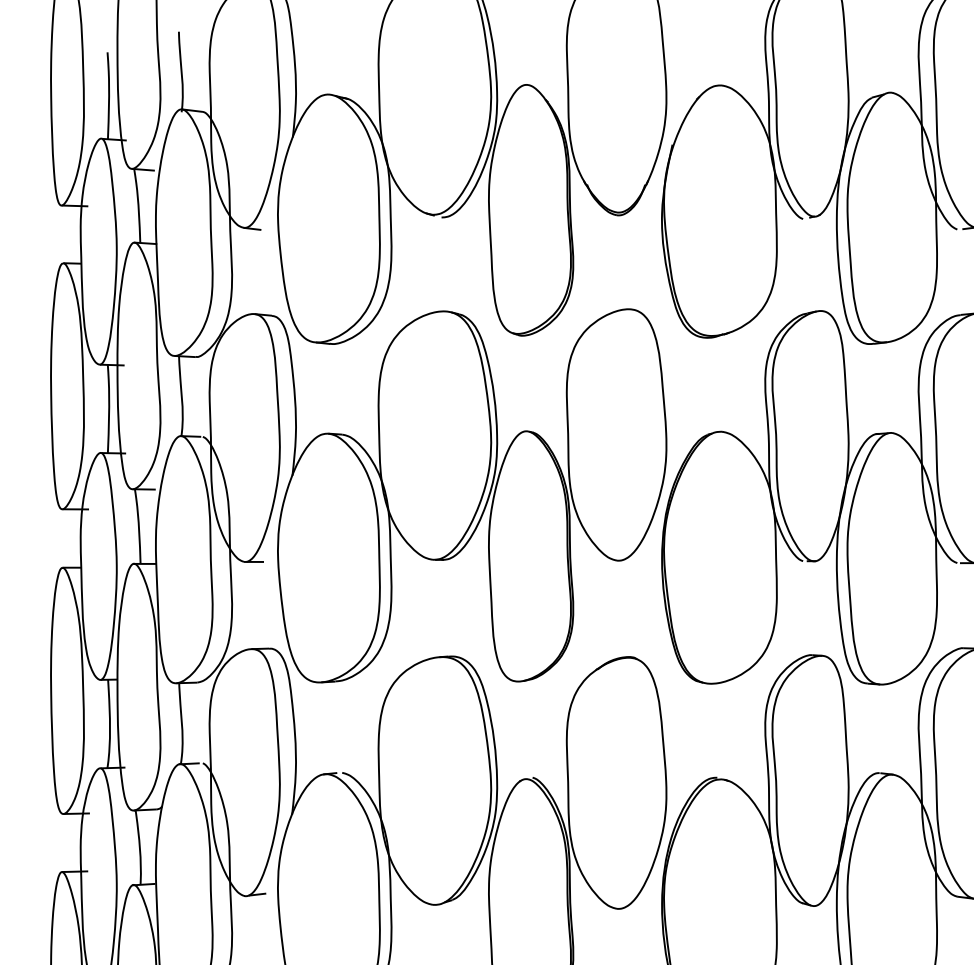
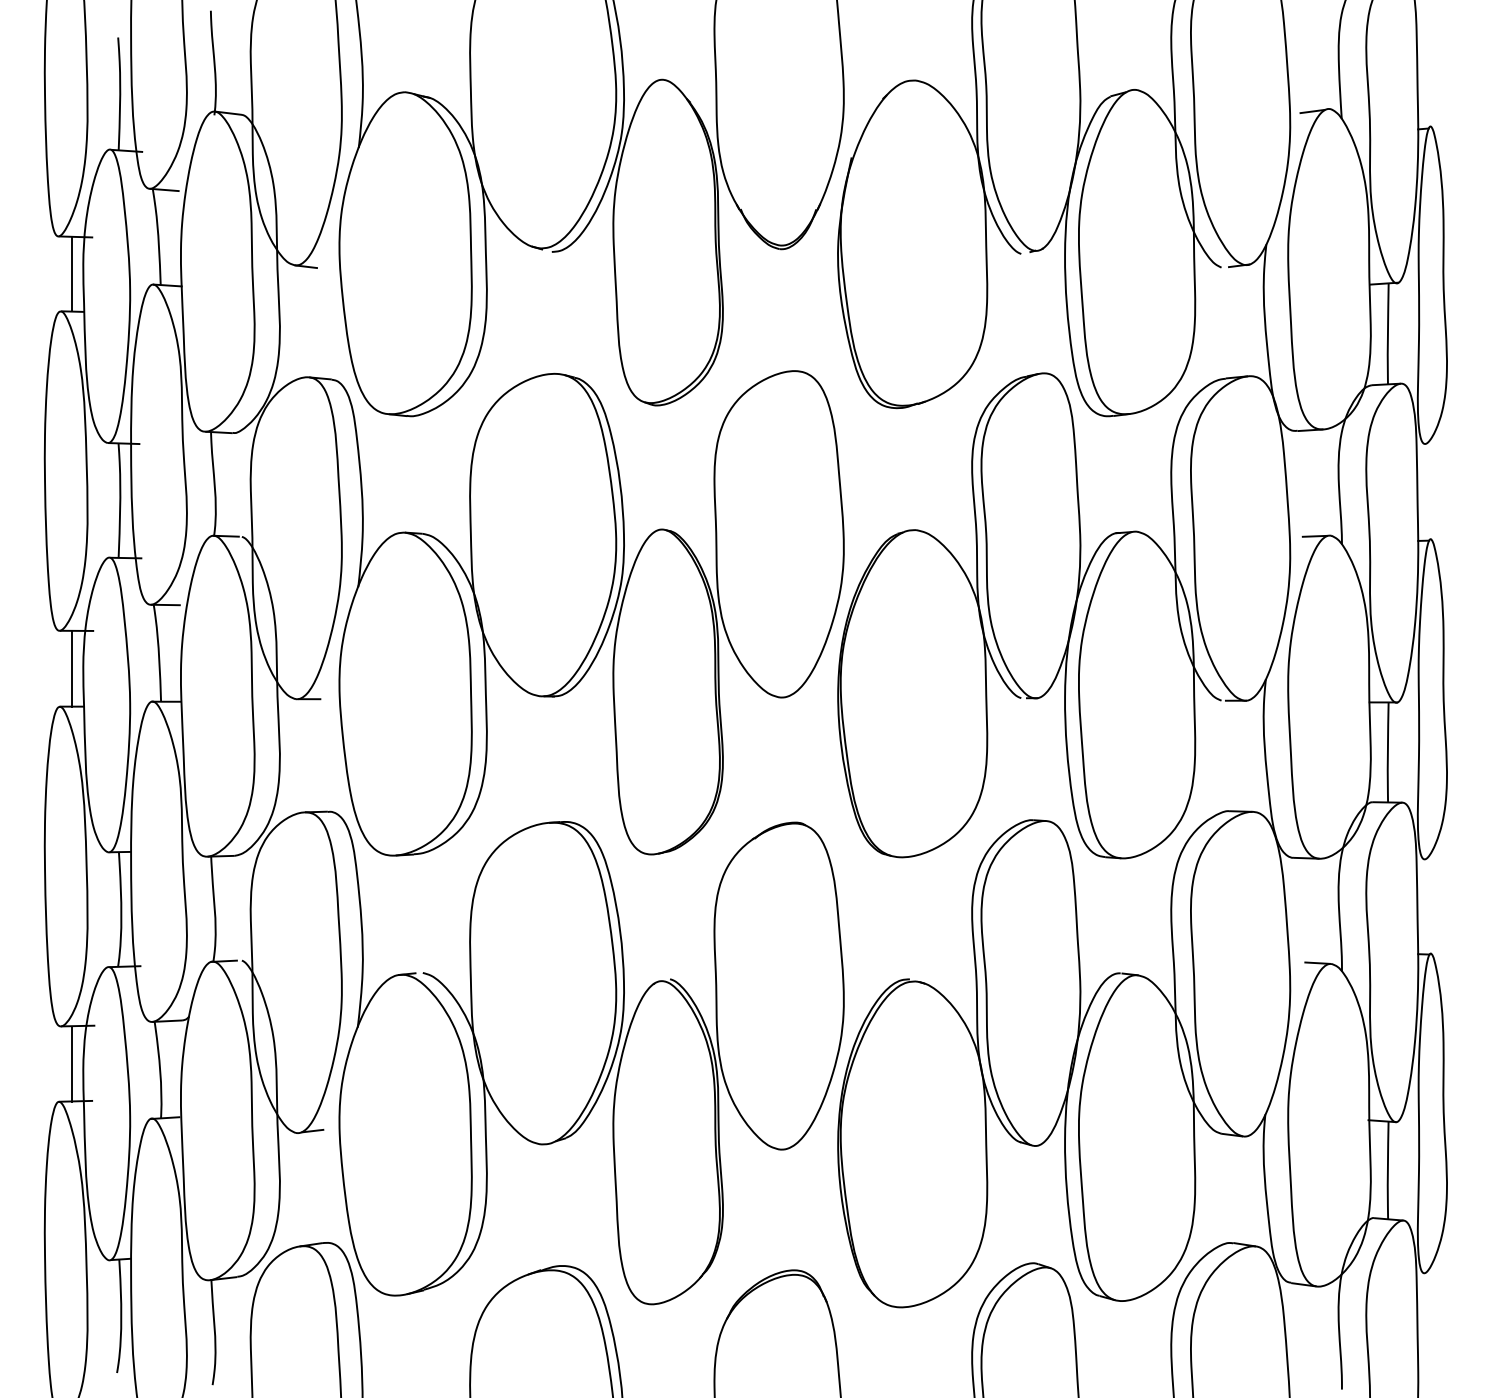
line: (72, 234) -> (72, 273), added
line: (72, 538) -> (72, 668), added
line: (72, 843) -> (72, 1064), added

